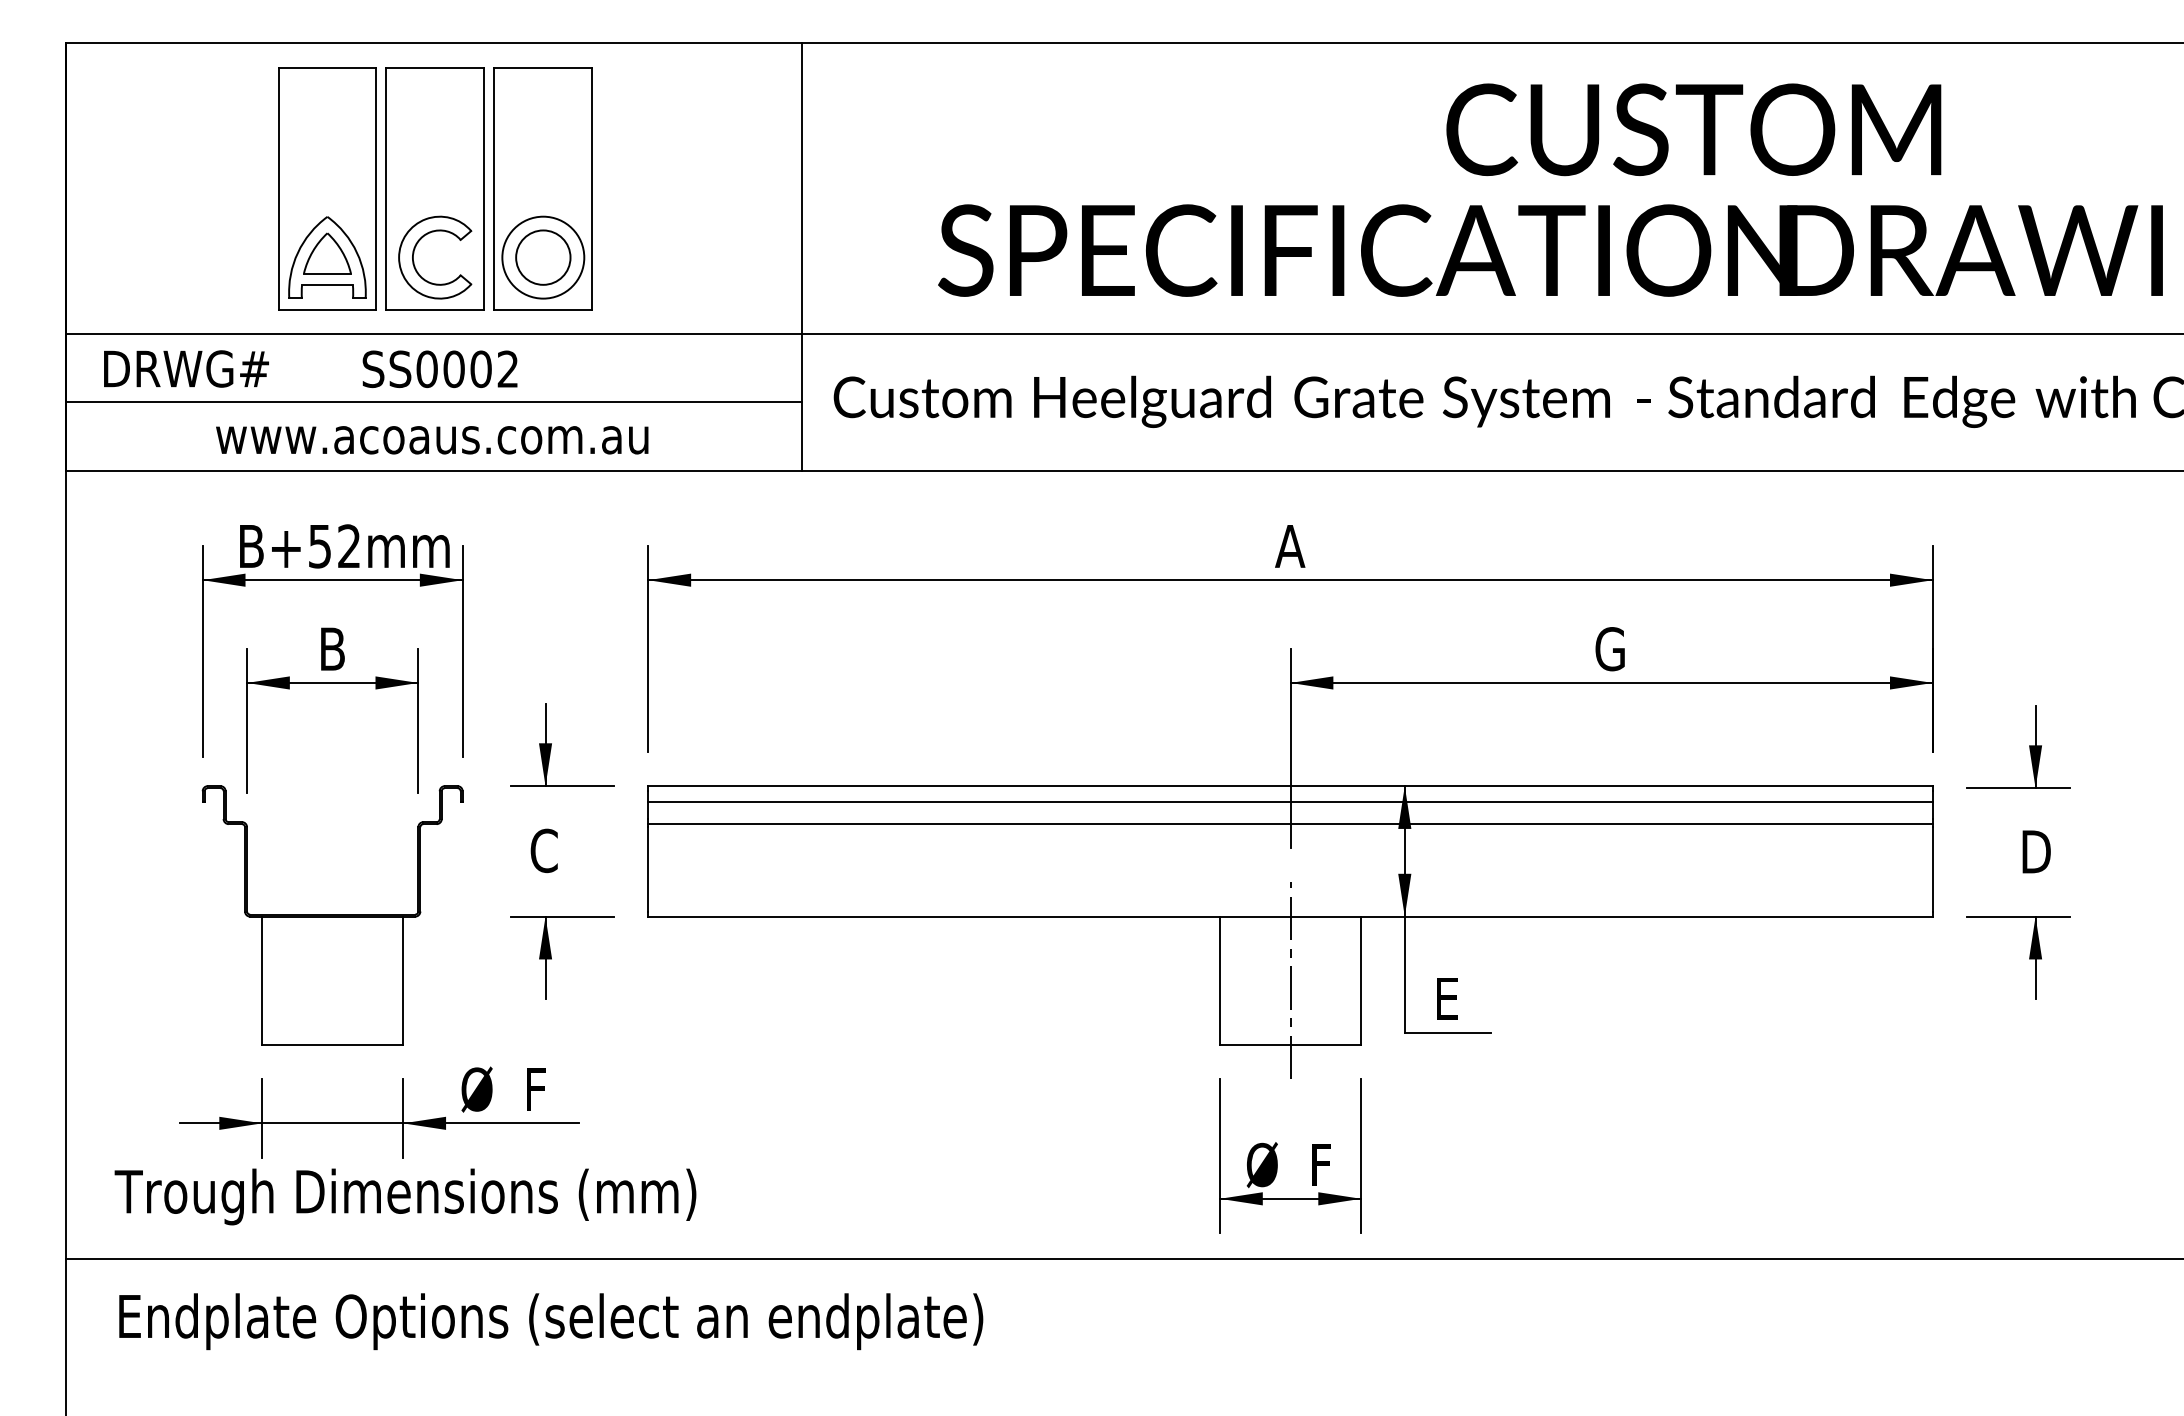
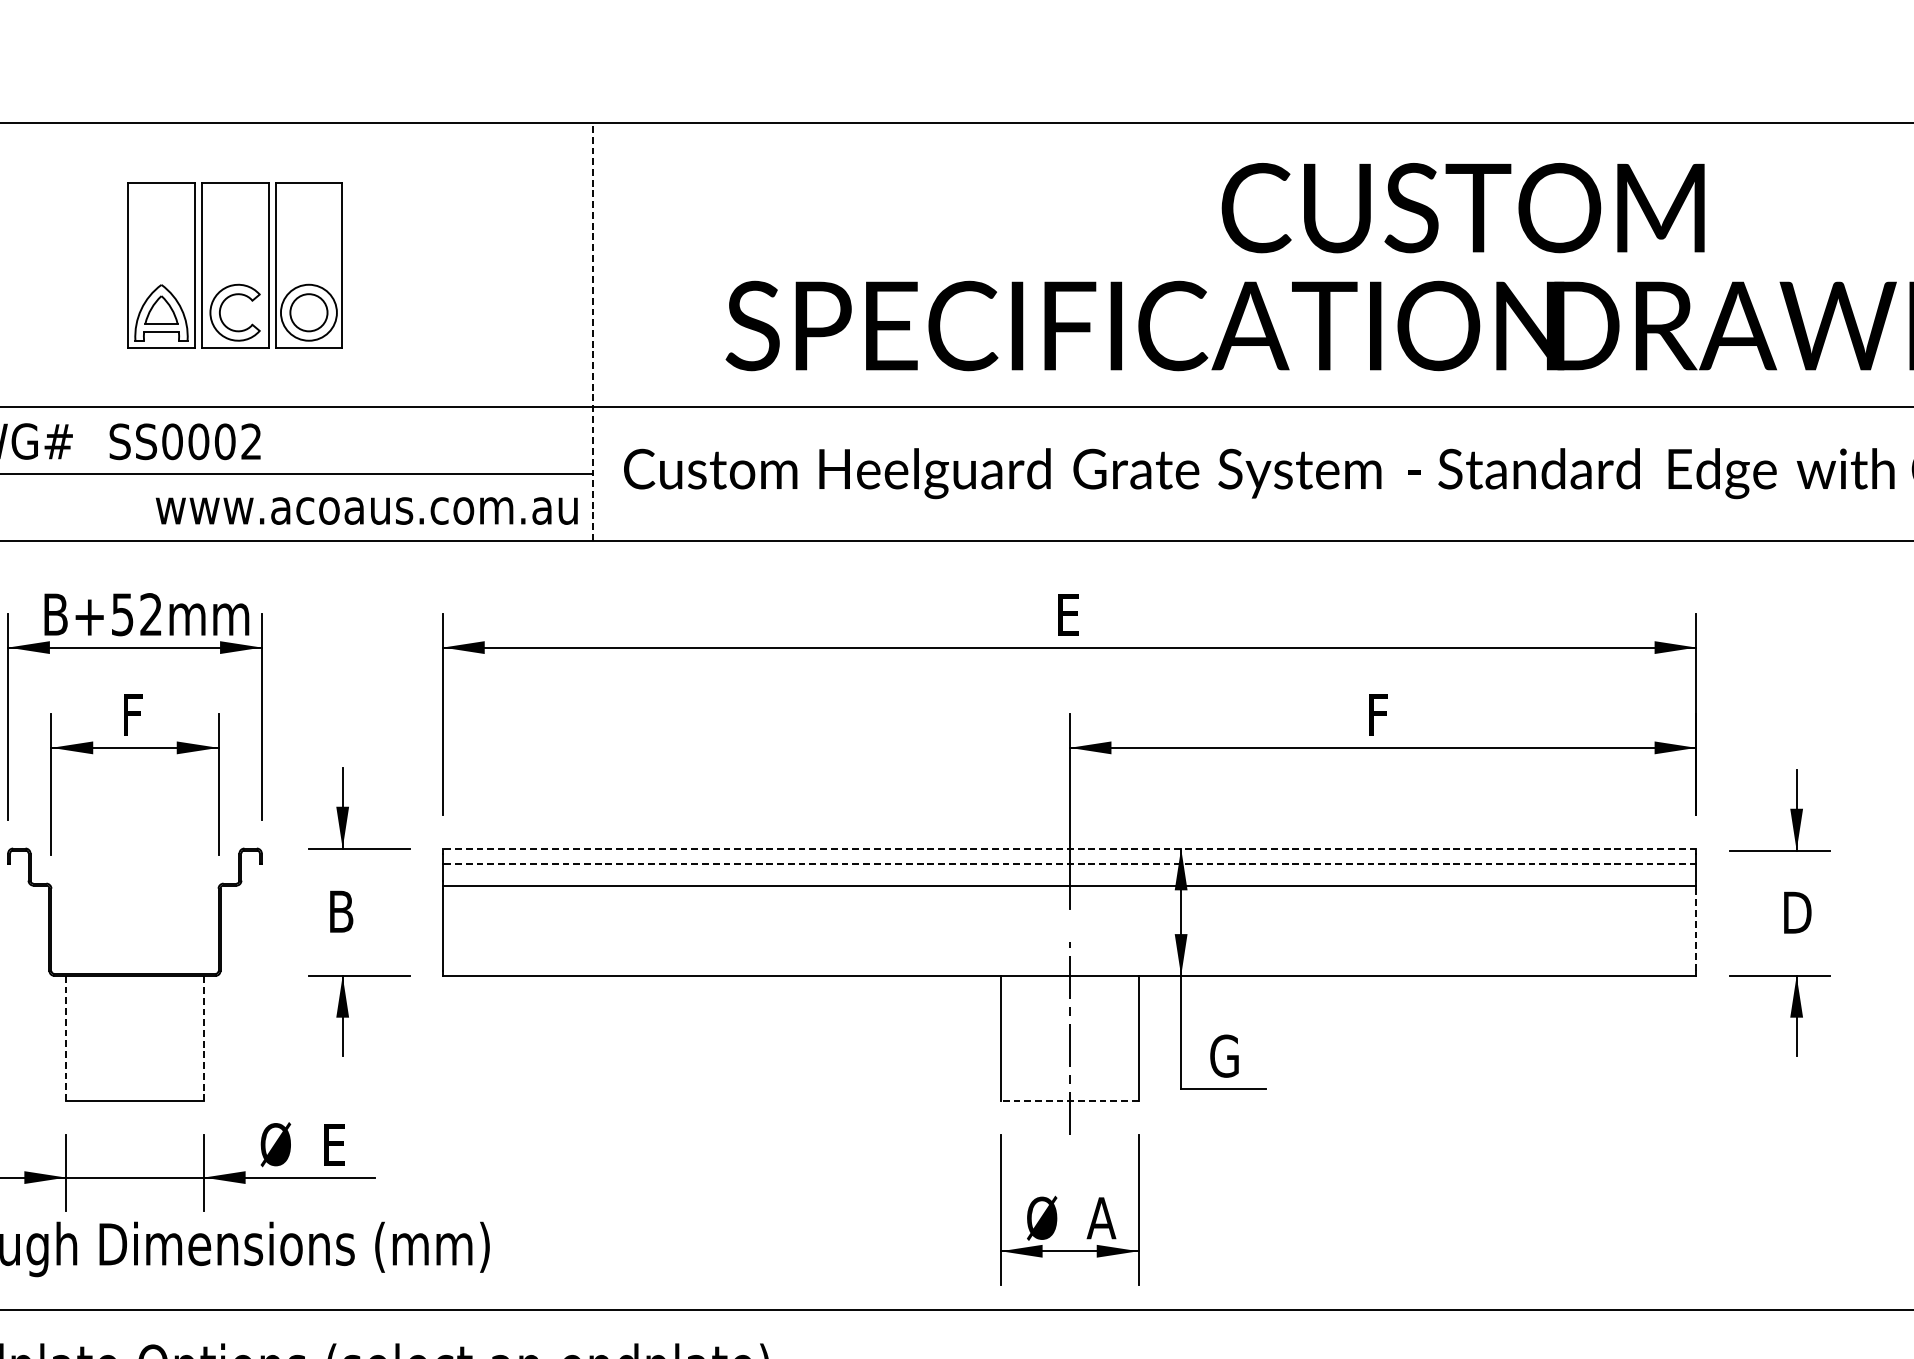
part: (435, 188) -> (235, 265), size x0.7
line: (801, 256) -> (592, 331), solid -> dashed
text: (439, 368) -> (184, 441), moved
text: (432, 440) -> (367, 511), moved
text: (1290, 546) -> (1069, 614), A -> E
text: (332, 648) -> (134, 714), B -> F
text: (1609, 649) -> (1380, 715), G -> F
line: (1290, 786) -> (1069, 848), solid -> dashed
line: (1290, 801) -> (1069, 863), solid -> dashed
text: (543, 850) -> (340, 911), C -> B
line: (1932, 869) -> (1696, 929), solid -> dashed
line: (403, 980) -> (204, 1038), solid -> dashed
line: (262, 981) -> (66, 1039), solid -> dashed
text: (1448, 998) -> (1223, 1055), E -> G
line: (1290, 1045) -> (1069, 1101), solid -> dashed
text: (539, 1089) -> (336, 1144), F -> E
text: (1323, 1164) -> (1101, 1217), F -> A

